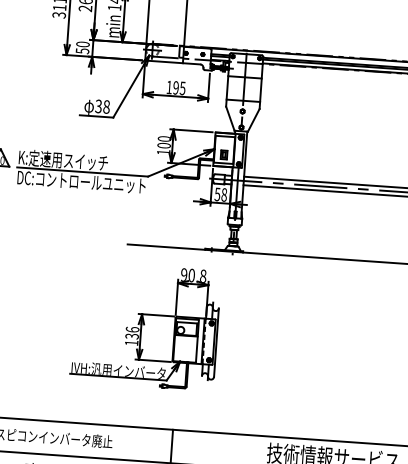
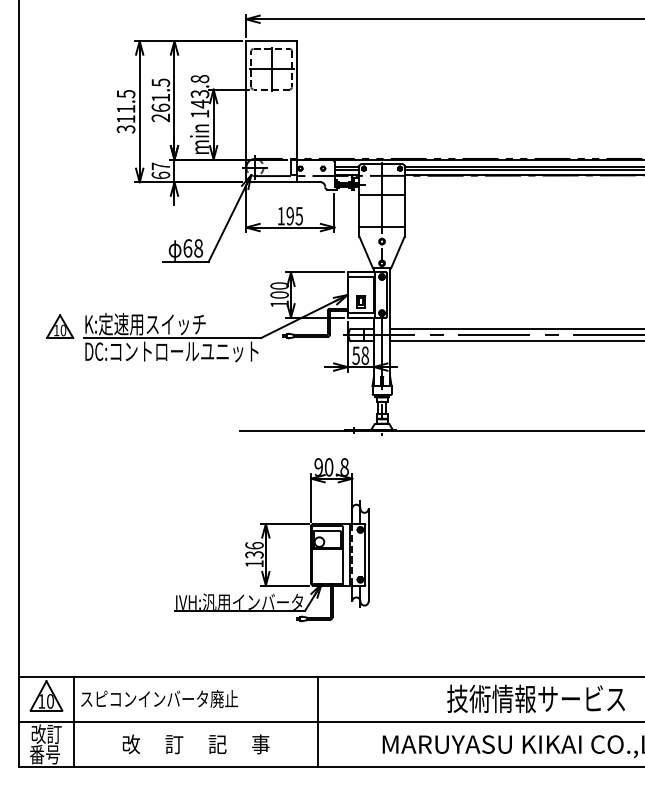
text: (82, 47) -> (160, 170), 50 -> 67
text: (98, 106) -> (187, 248), 38 -> 68

